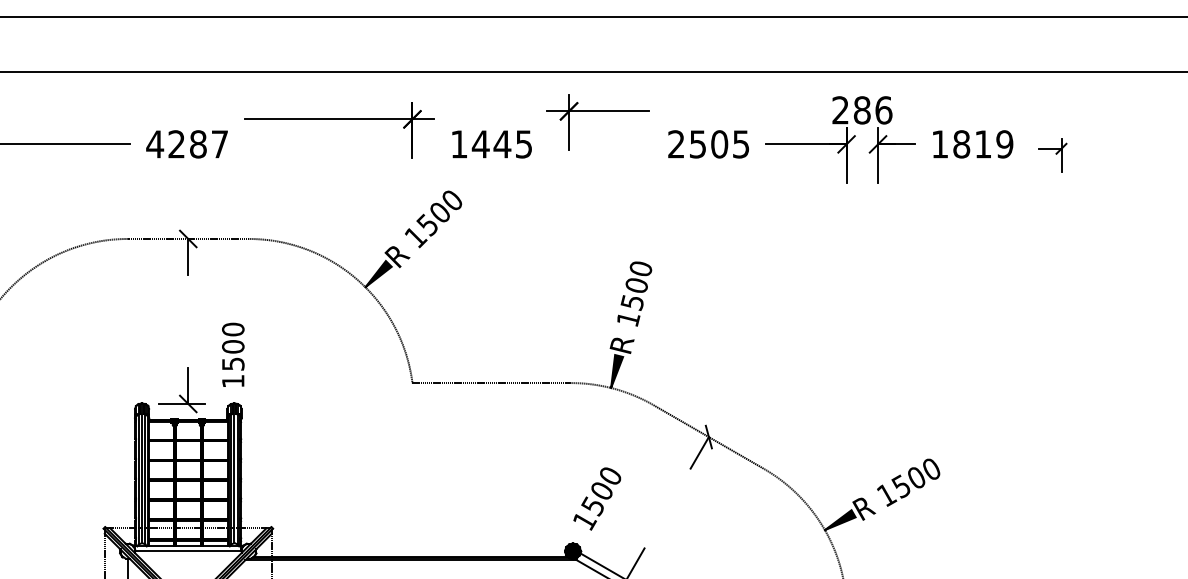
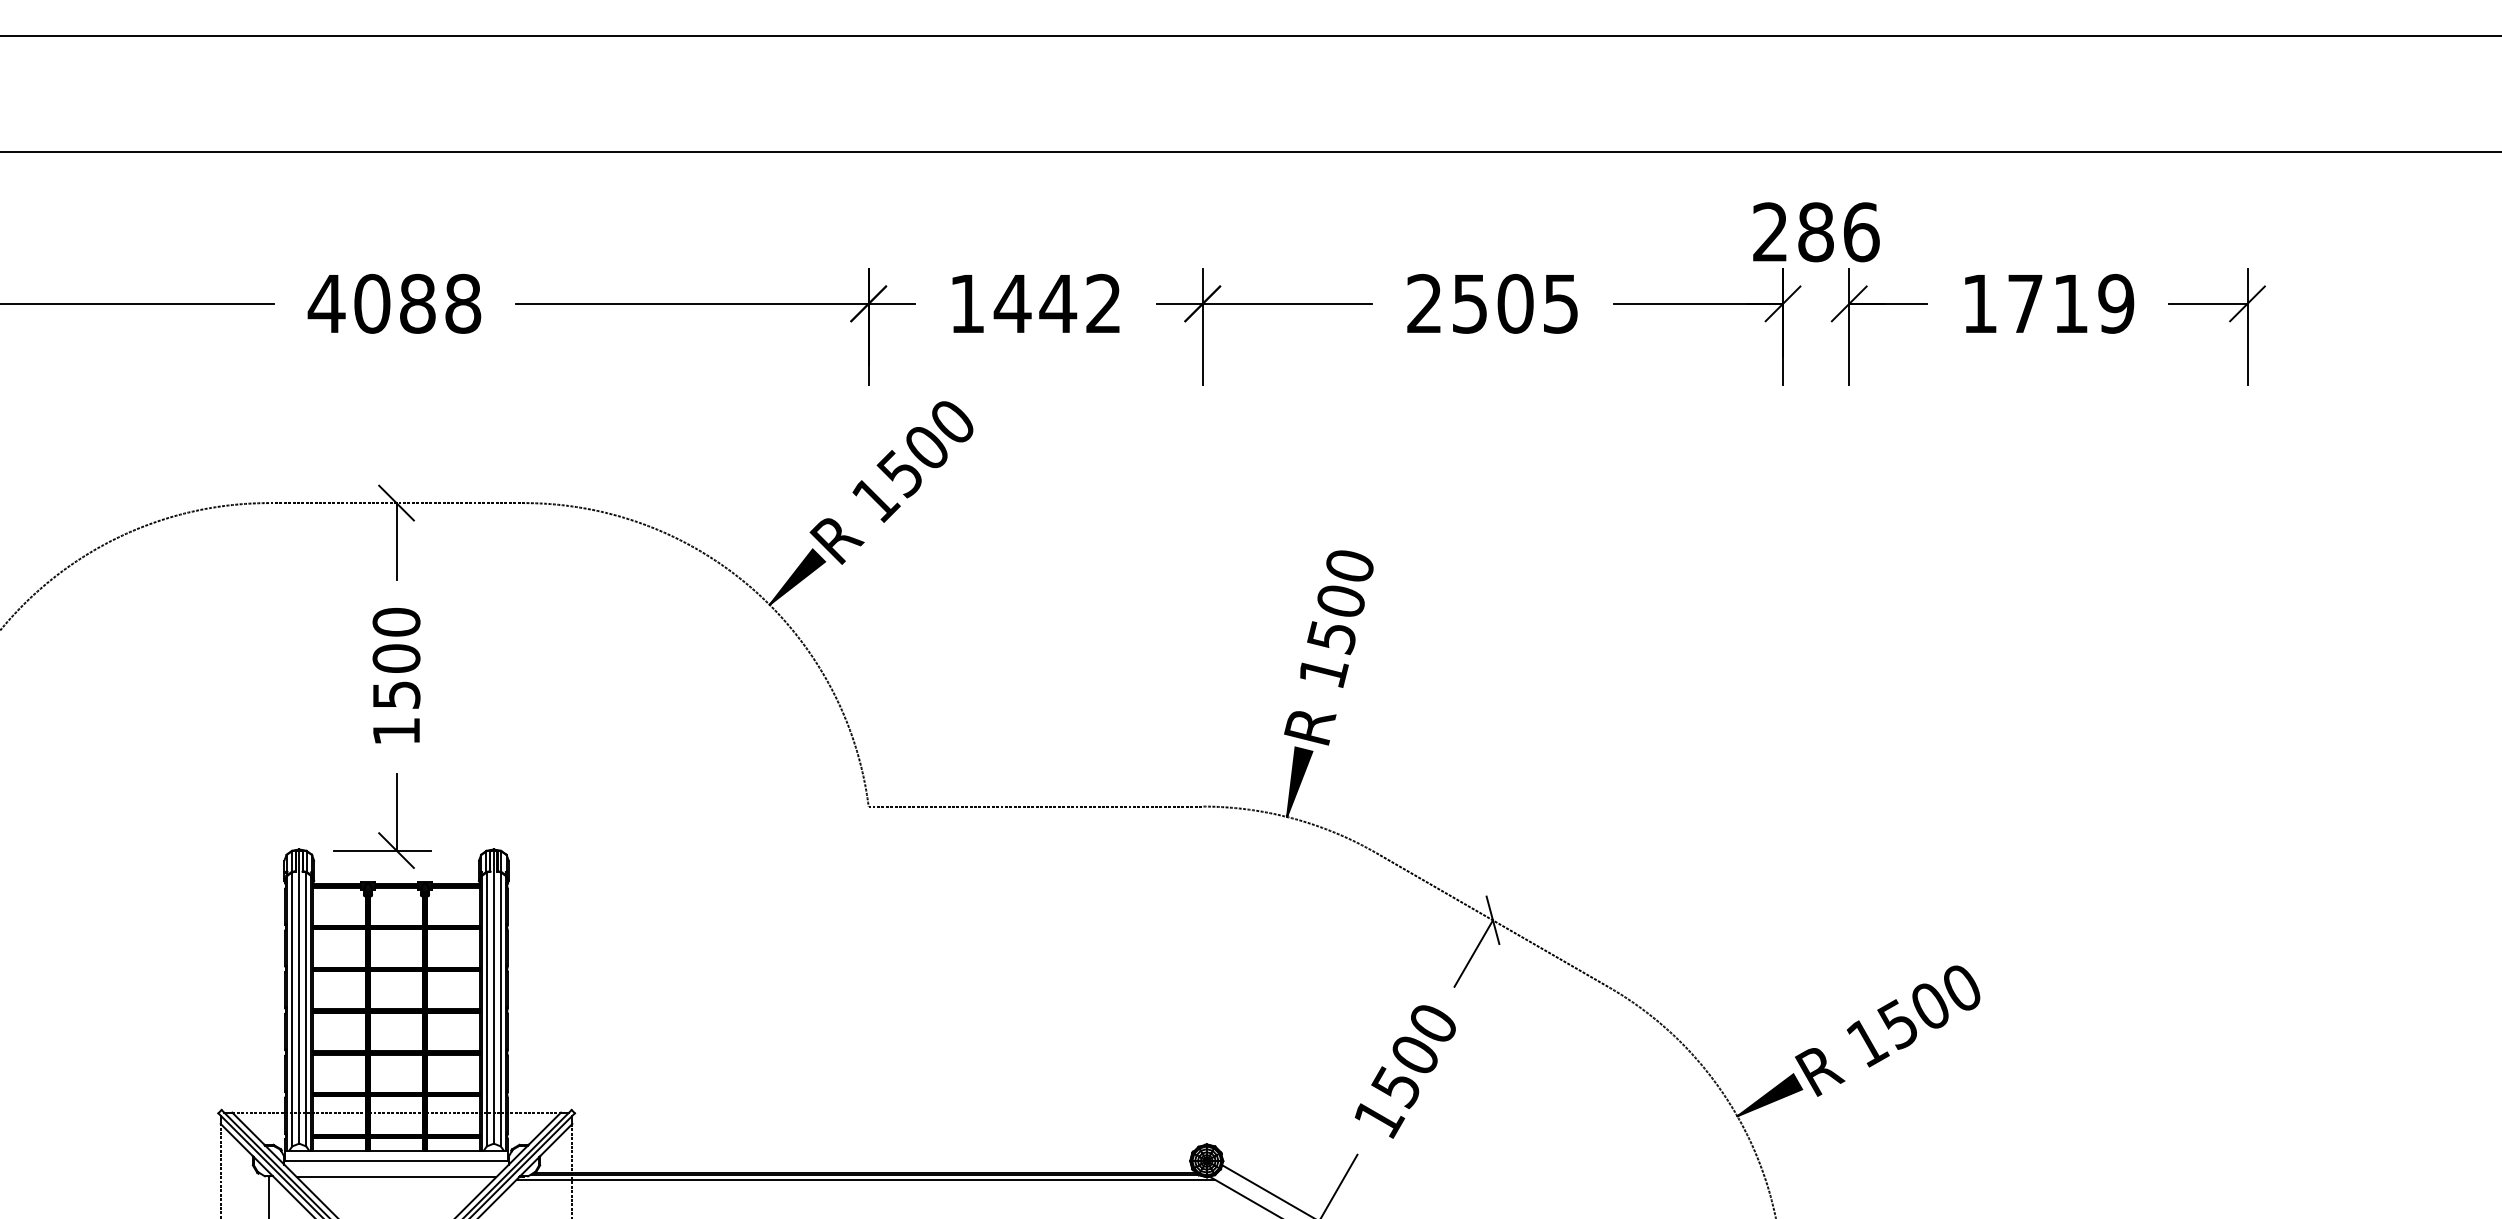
part: (597, 111) -> (1262, 304), moved
part: (339, 119) -> (714, 304), moved
text: (198, 144) -> (418, 304), 4287 -> 4088
text: (523, 144) -> (1102, 304), 1445 -> 1442
text: (961, 144) -> (2024, 304), 1819 -> 1719
part: (1052, 155) -> (2216, 327), size x1.67
text: (233, 354) -> (396, 674), moved
text: (597, 498) -> (1405, 1070), moved
line: (187, 559) -> (394, 1178), added

